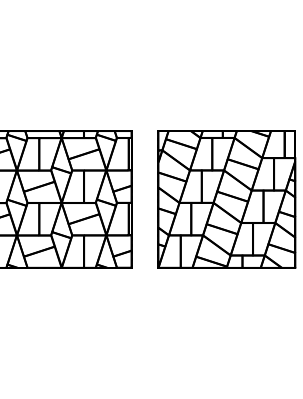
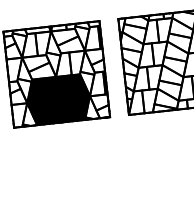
fill: (61, 235) -> (58, 99), added

